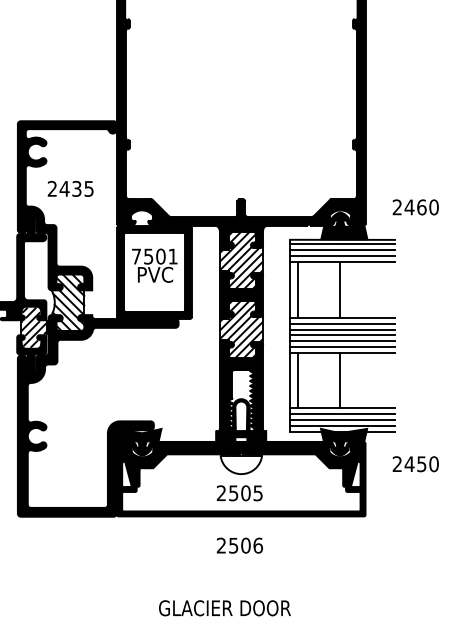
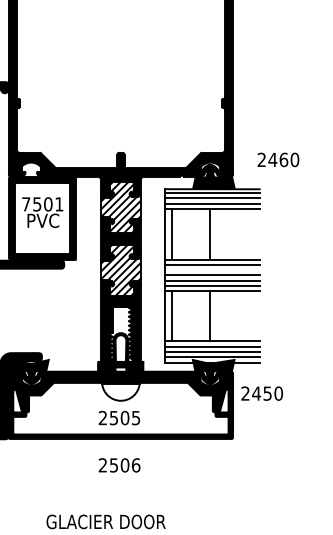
line: (342, 329) -> (212, 270), removed
text: (415, 464) -> (261, 393), moved

